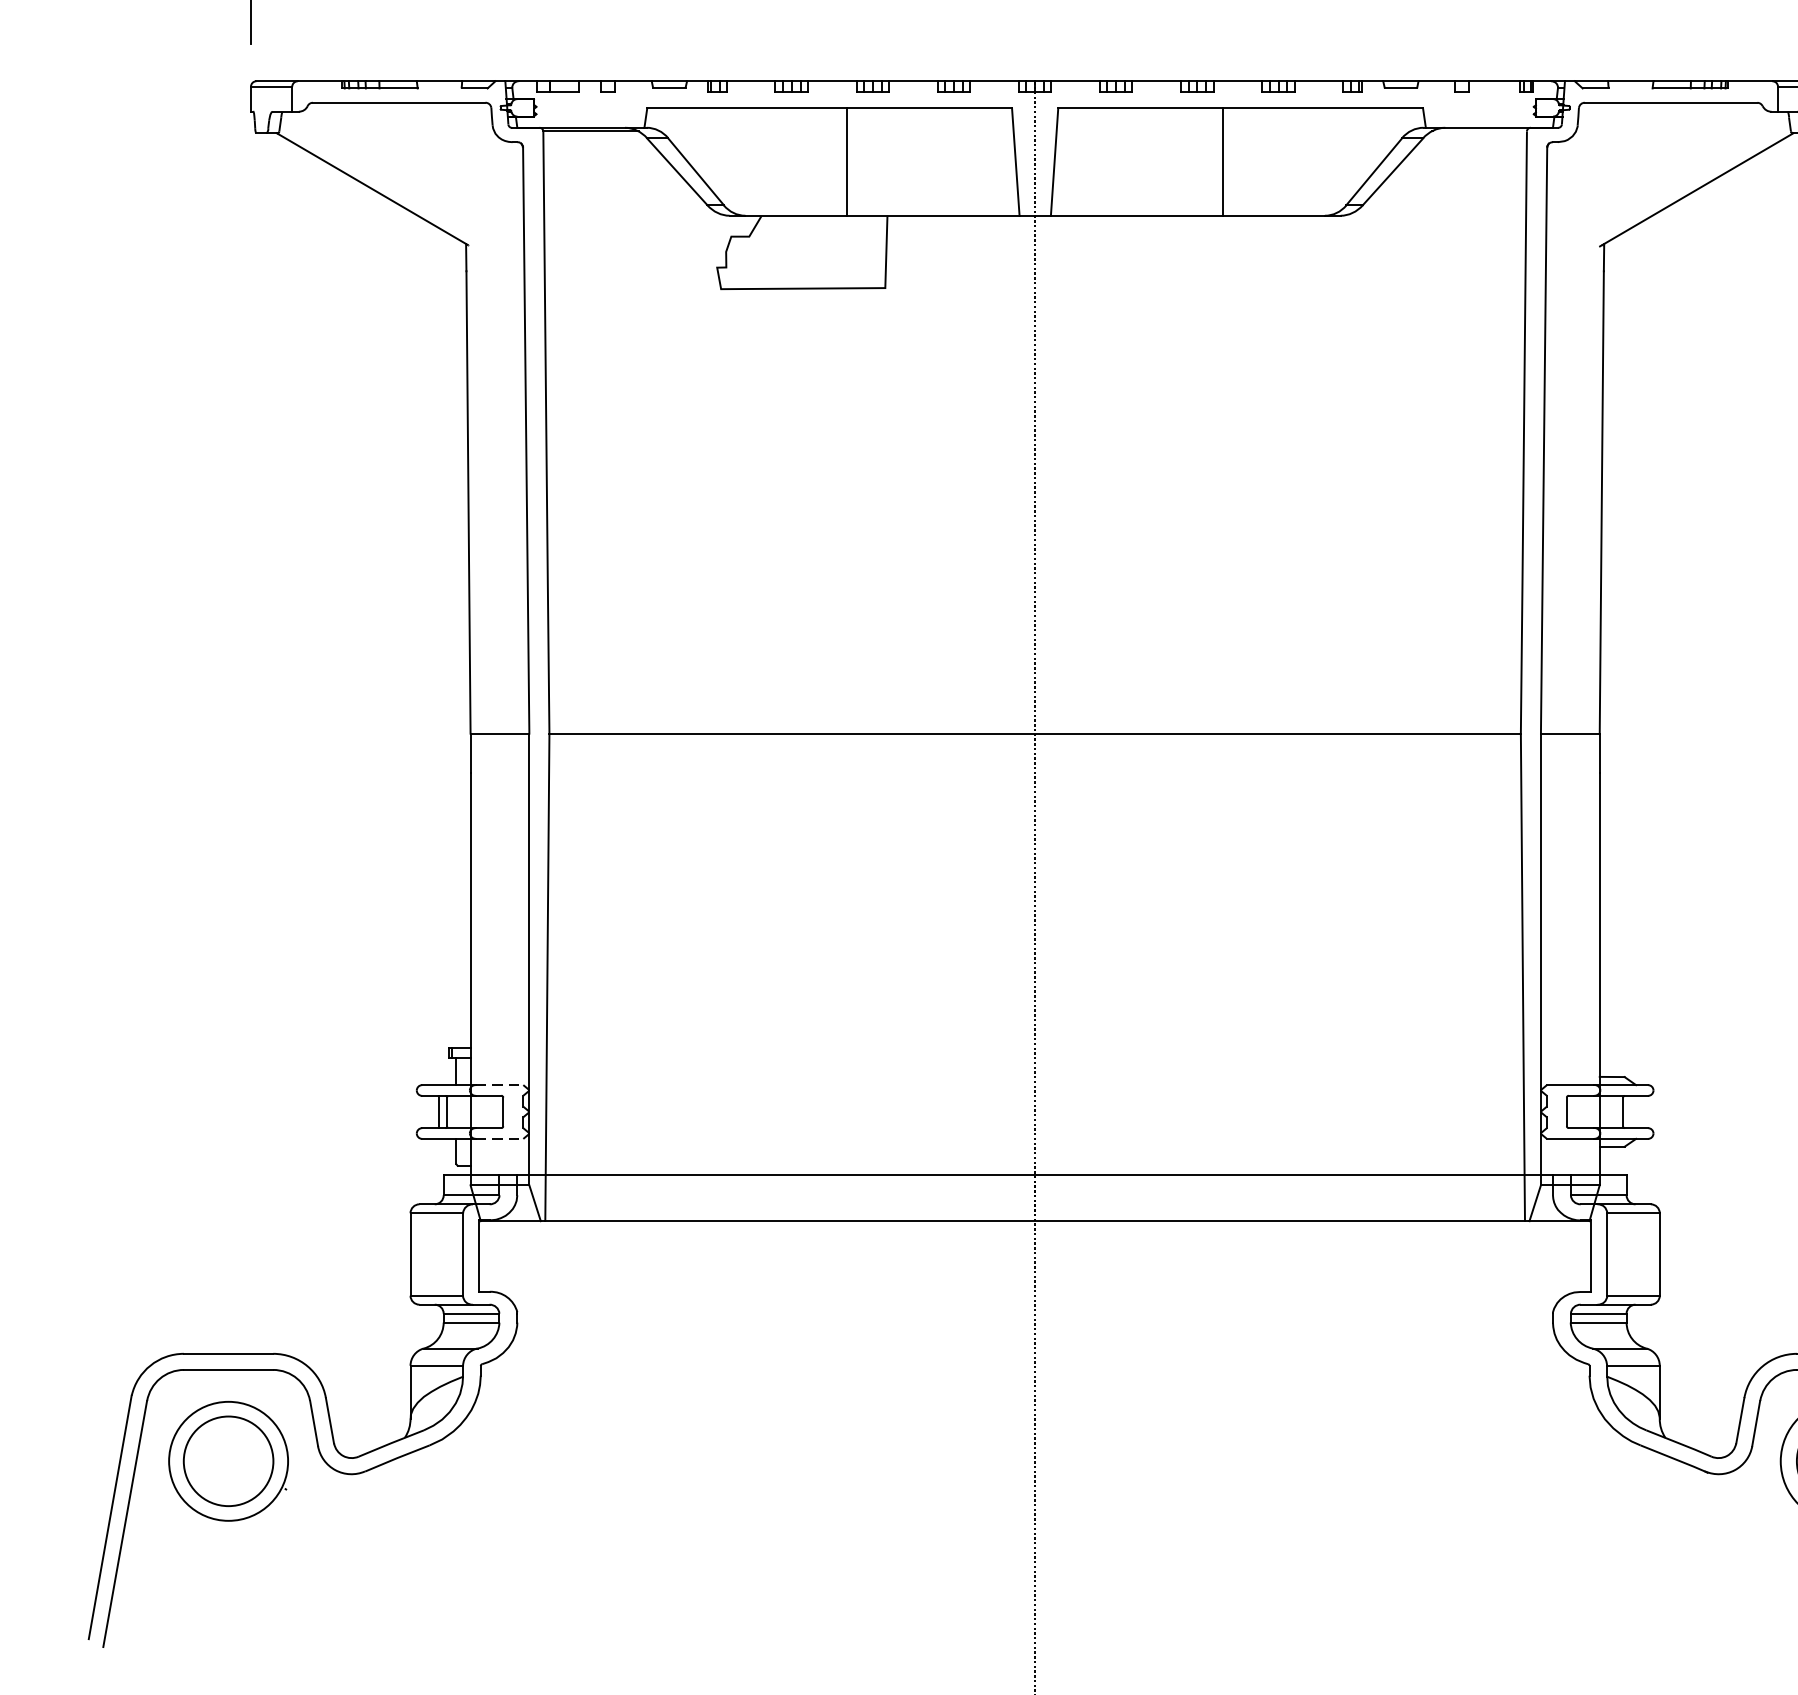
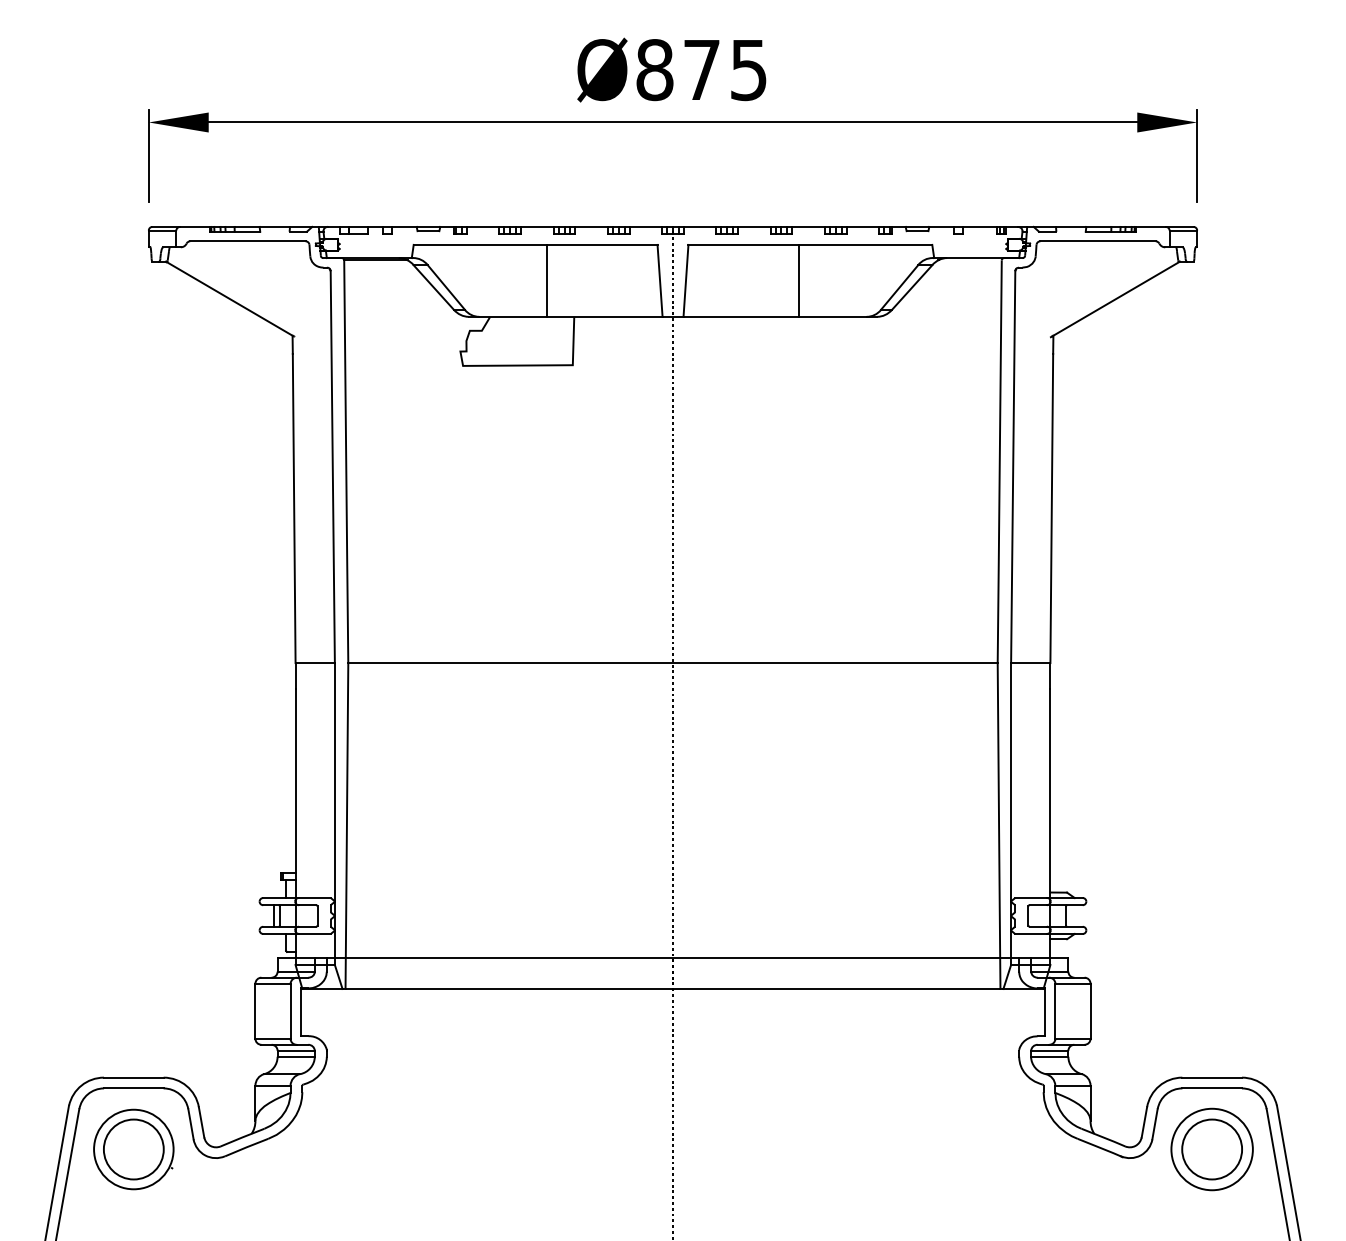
line: (498, 1085) -> (314, 898), dashed -> solid
line: (498, 1138) -> (314, 933), dashed -> solid

